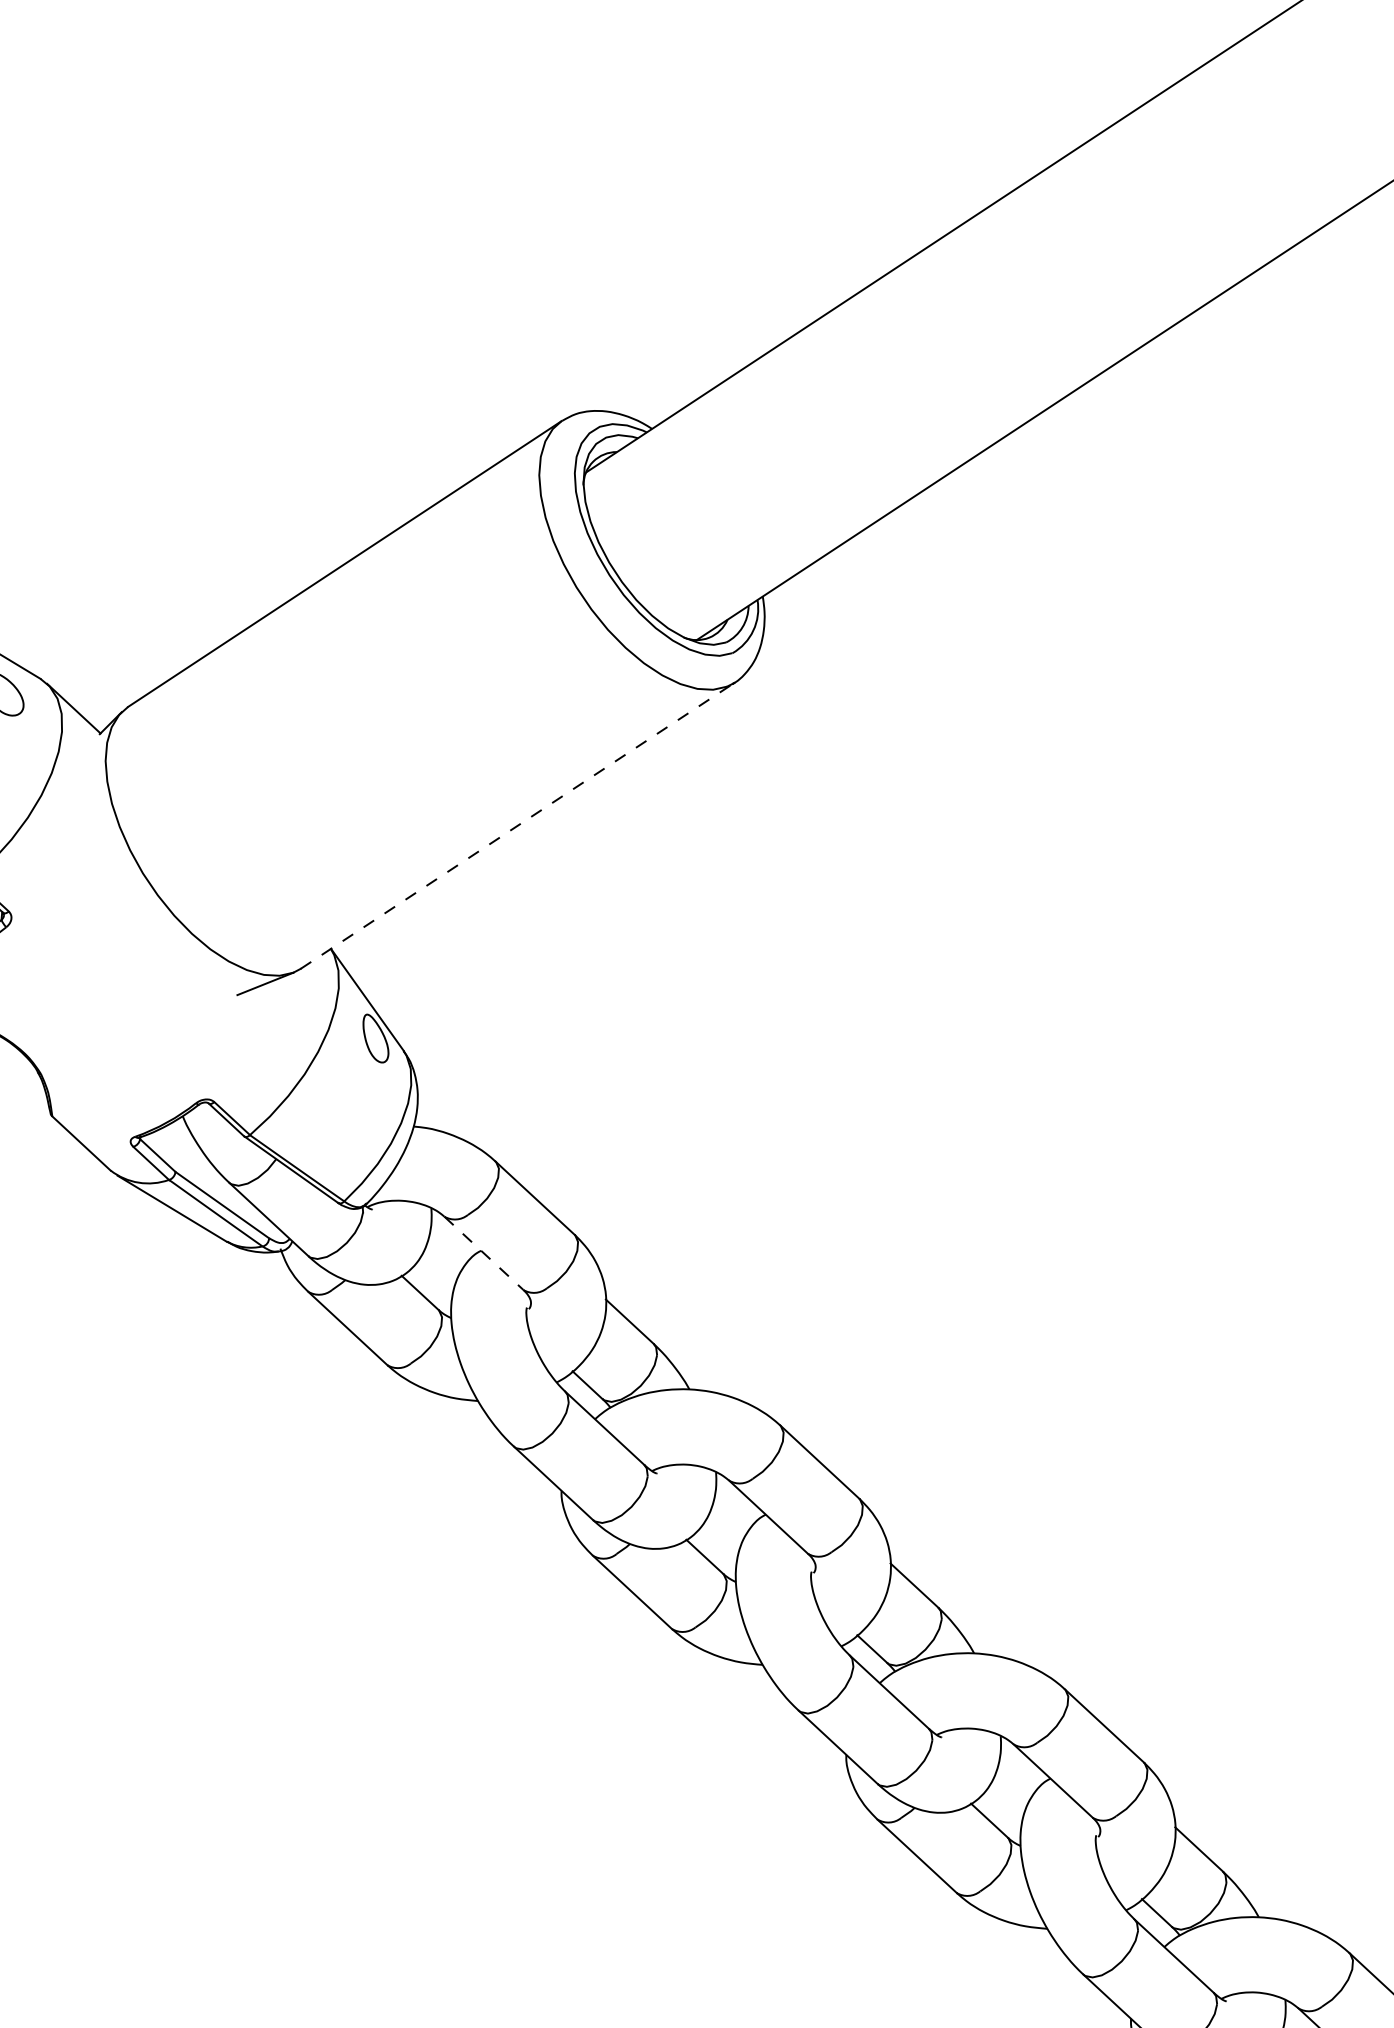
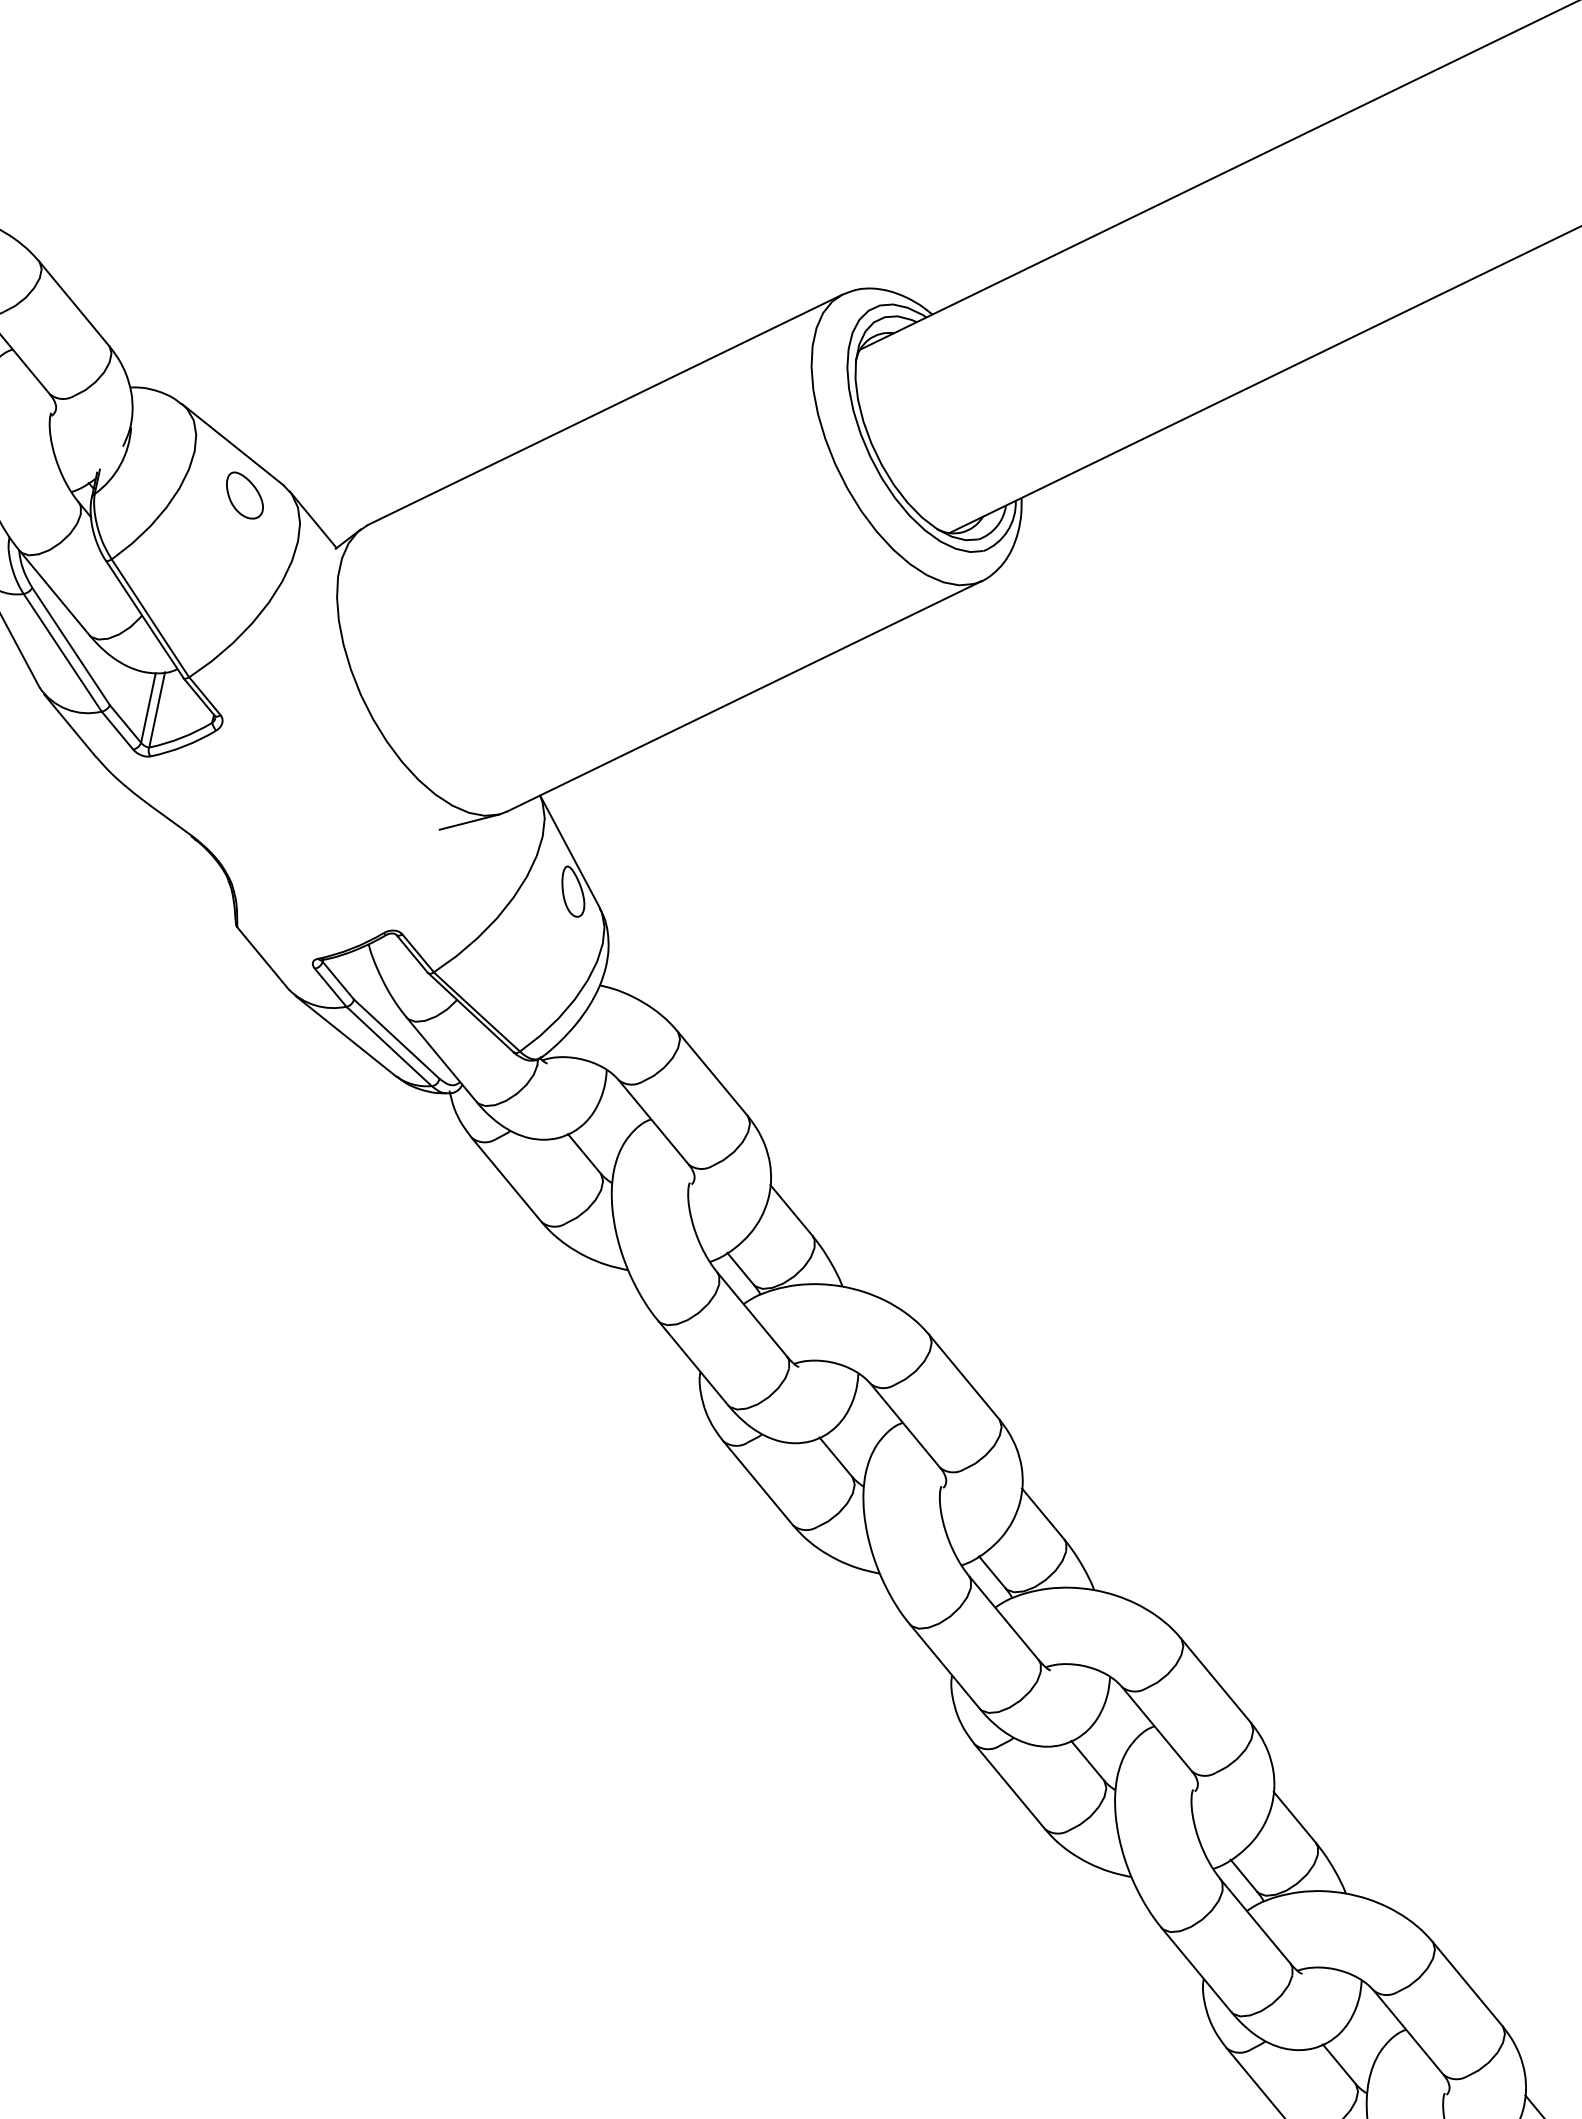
line: (517, 825) -> (744, 696), dashed -> solid
line: (483, 1253) -> (653, 1122), dashed -> solid

